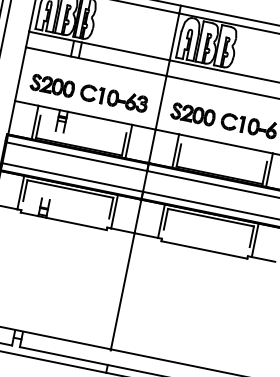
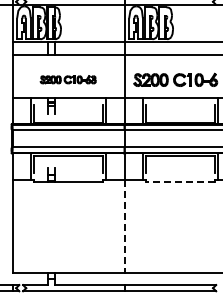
part: (89, 92) -> (68, 79), size x0.6
line: (204, 249) -> (180, 181), solid -> dashed
line: (122, 291) -> (124, 226), solid -> dashed

